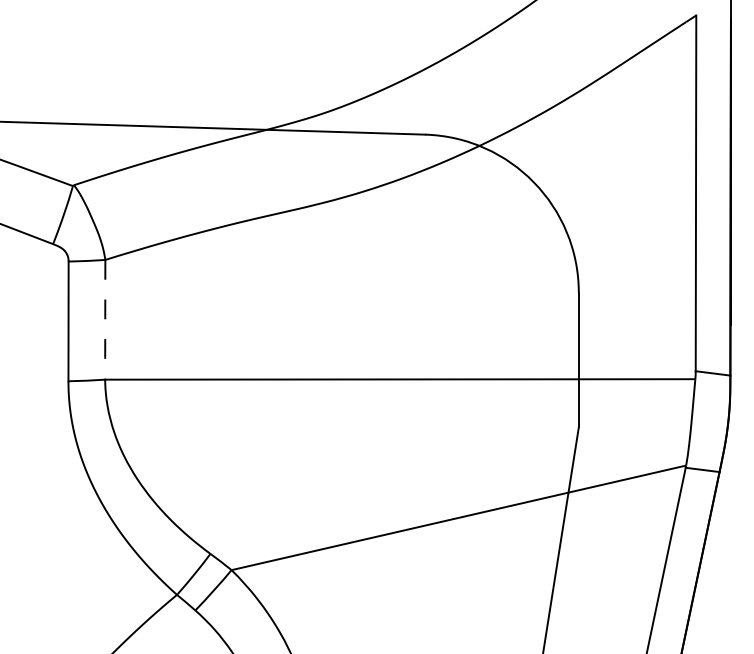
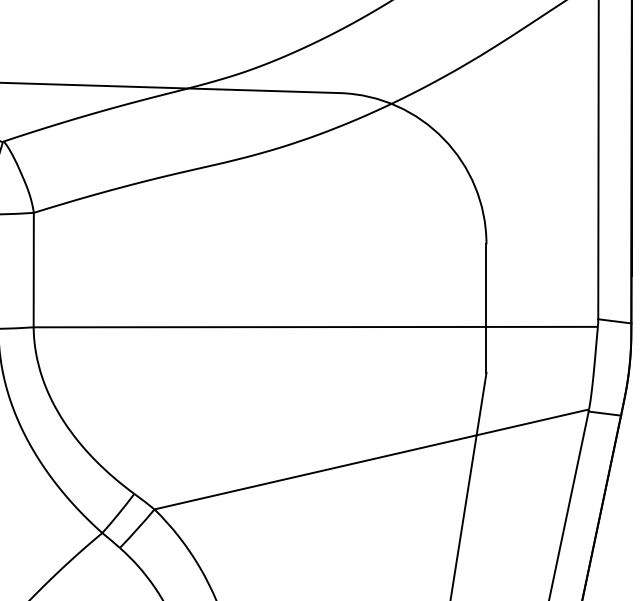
line: (105, 319) -> (33, 269), dashed -> solid

